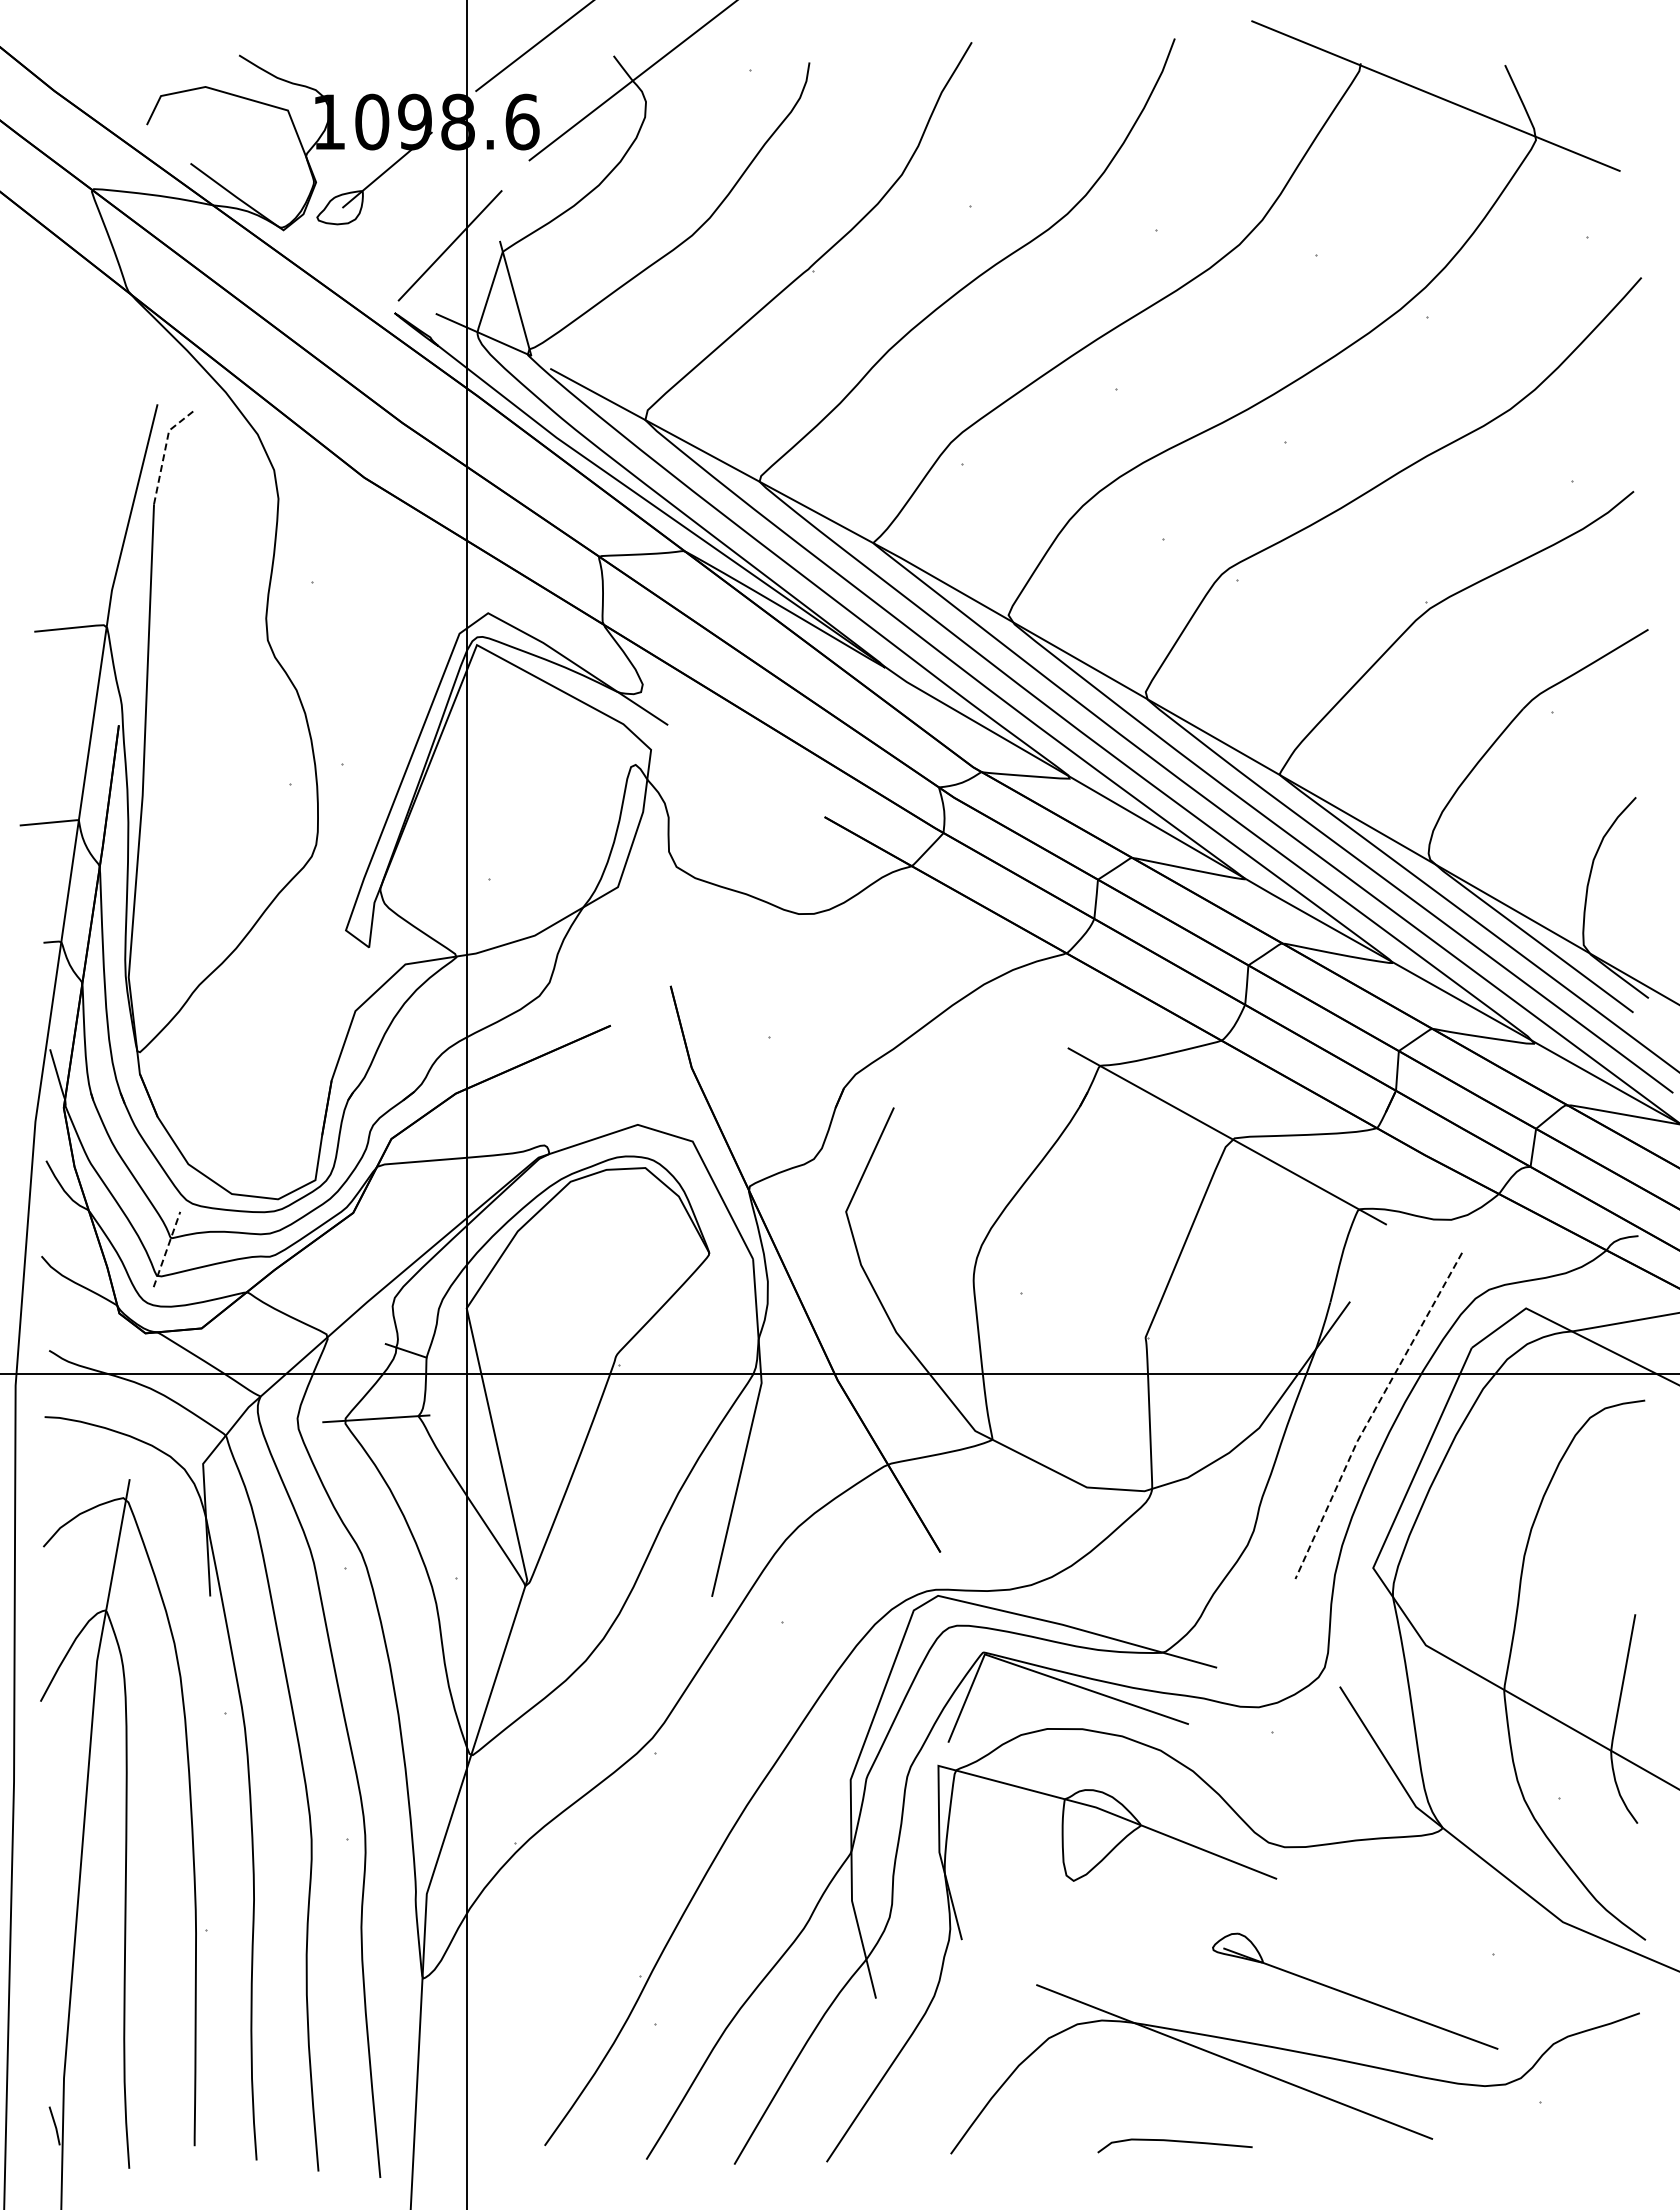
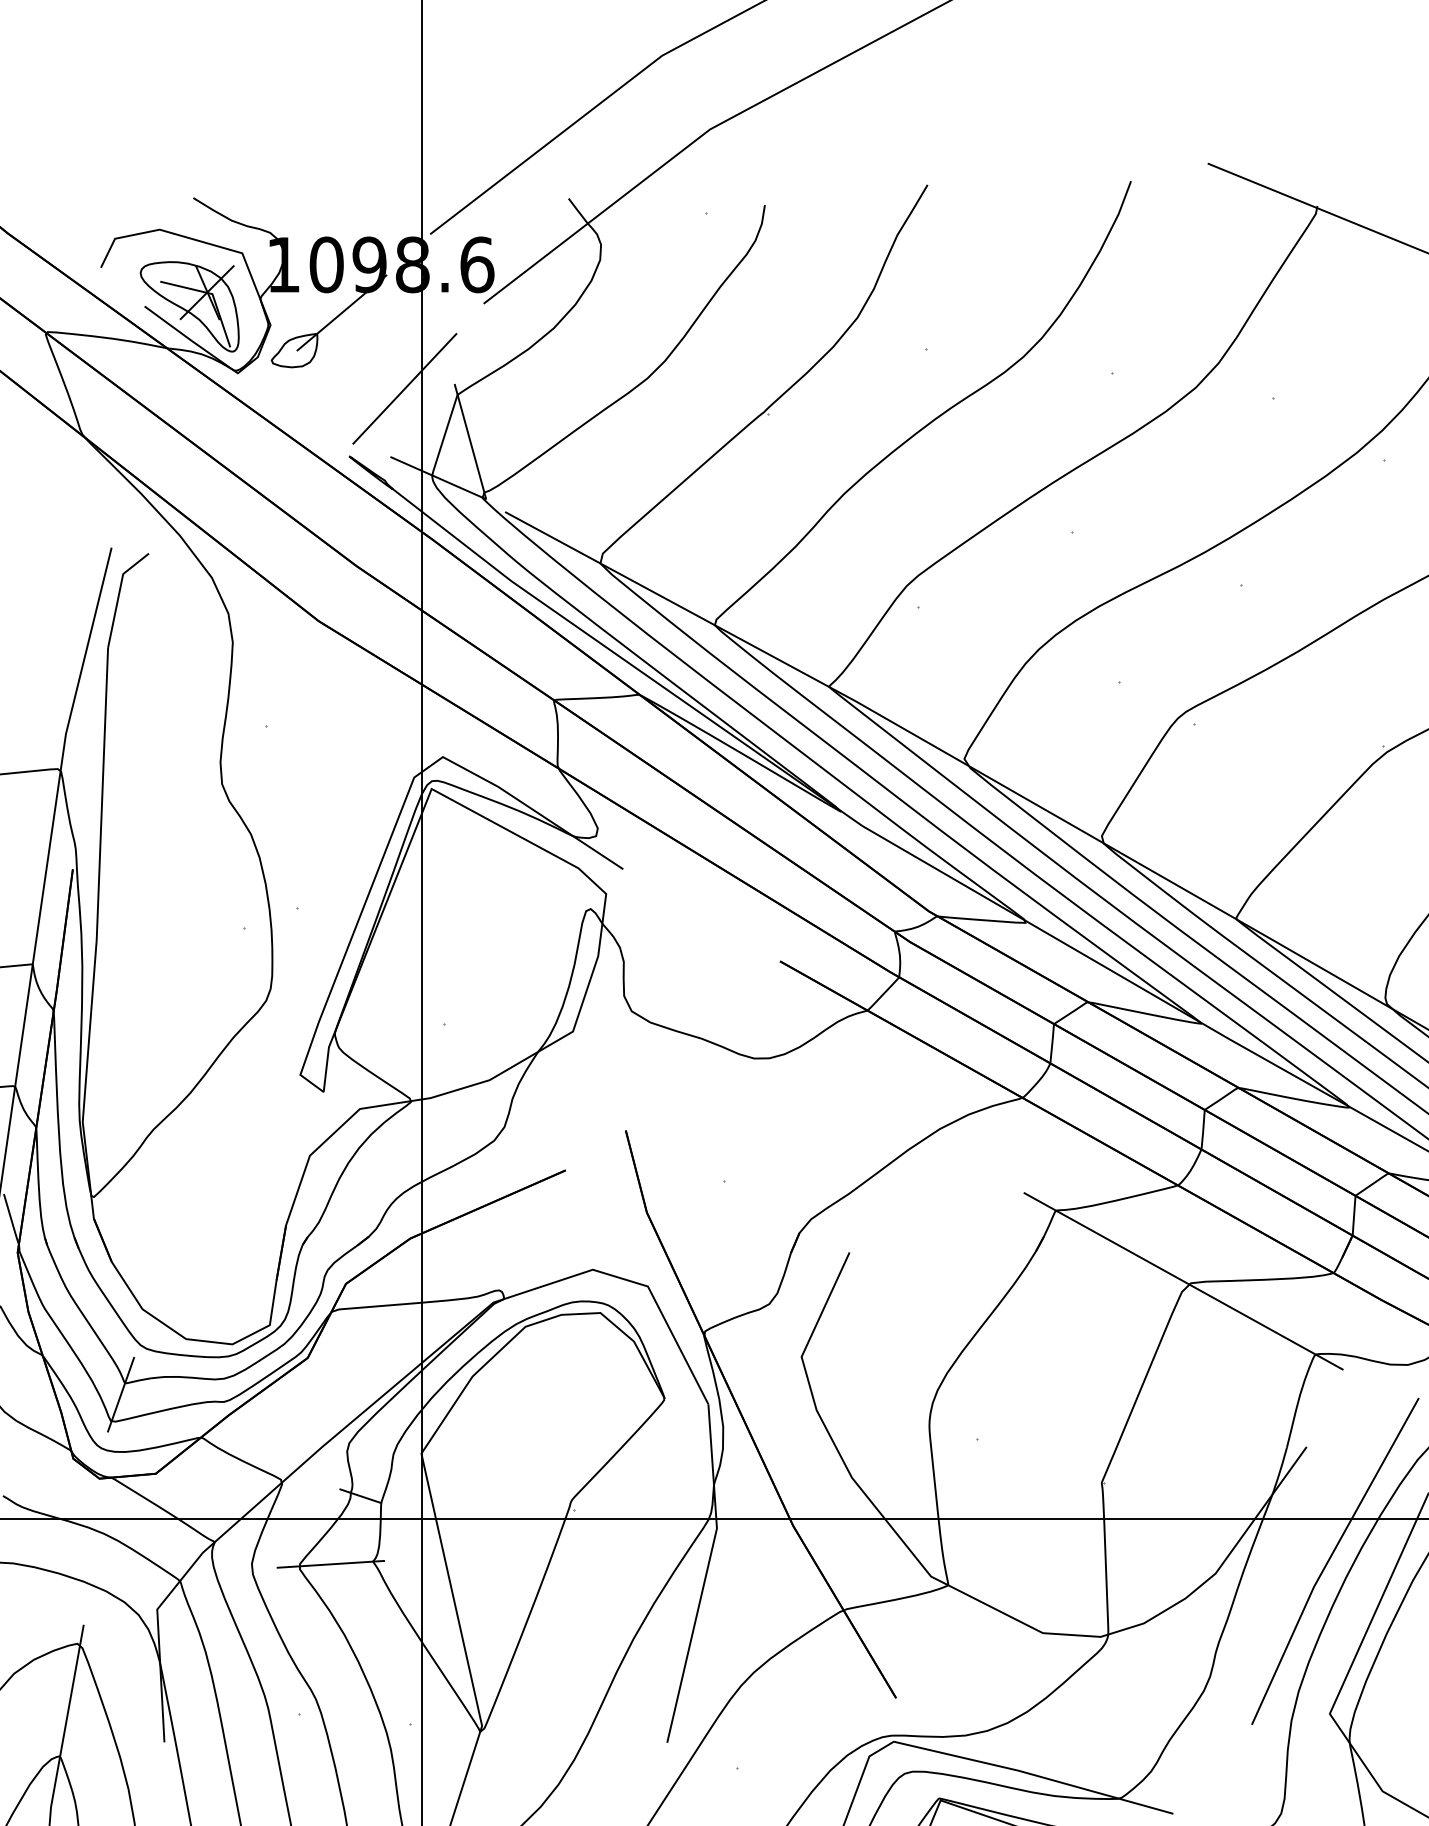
part: (235, 163) -> (189, 306), added
line: (164, 450) -> (118, 593), dashed -> solid
line: (166, 1249) -> (120, 1394), dashed -> solid
line: (1372, 1413) -> (1329, 1559), dashed -> solid

